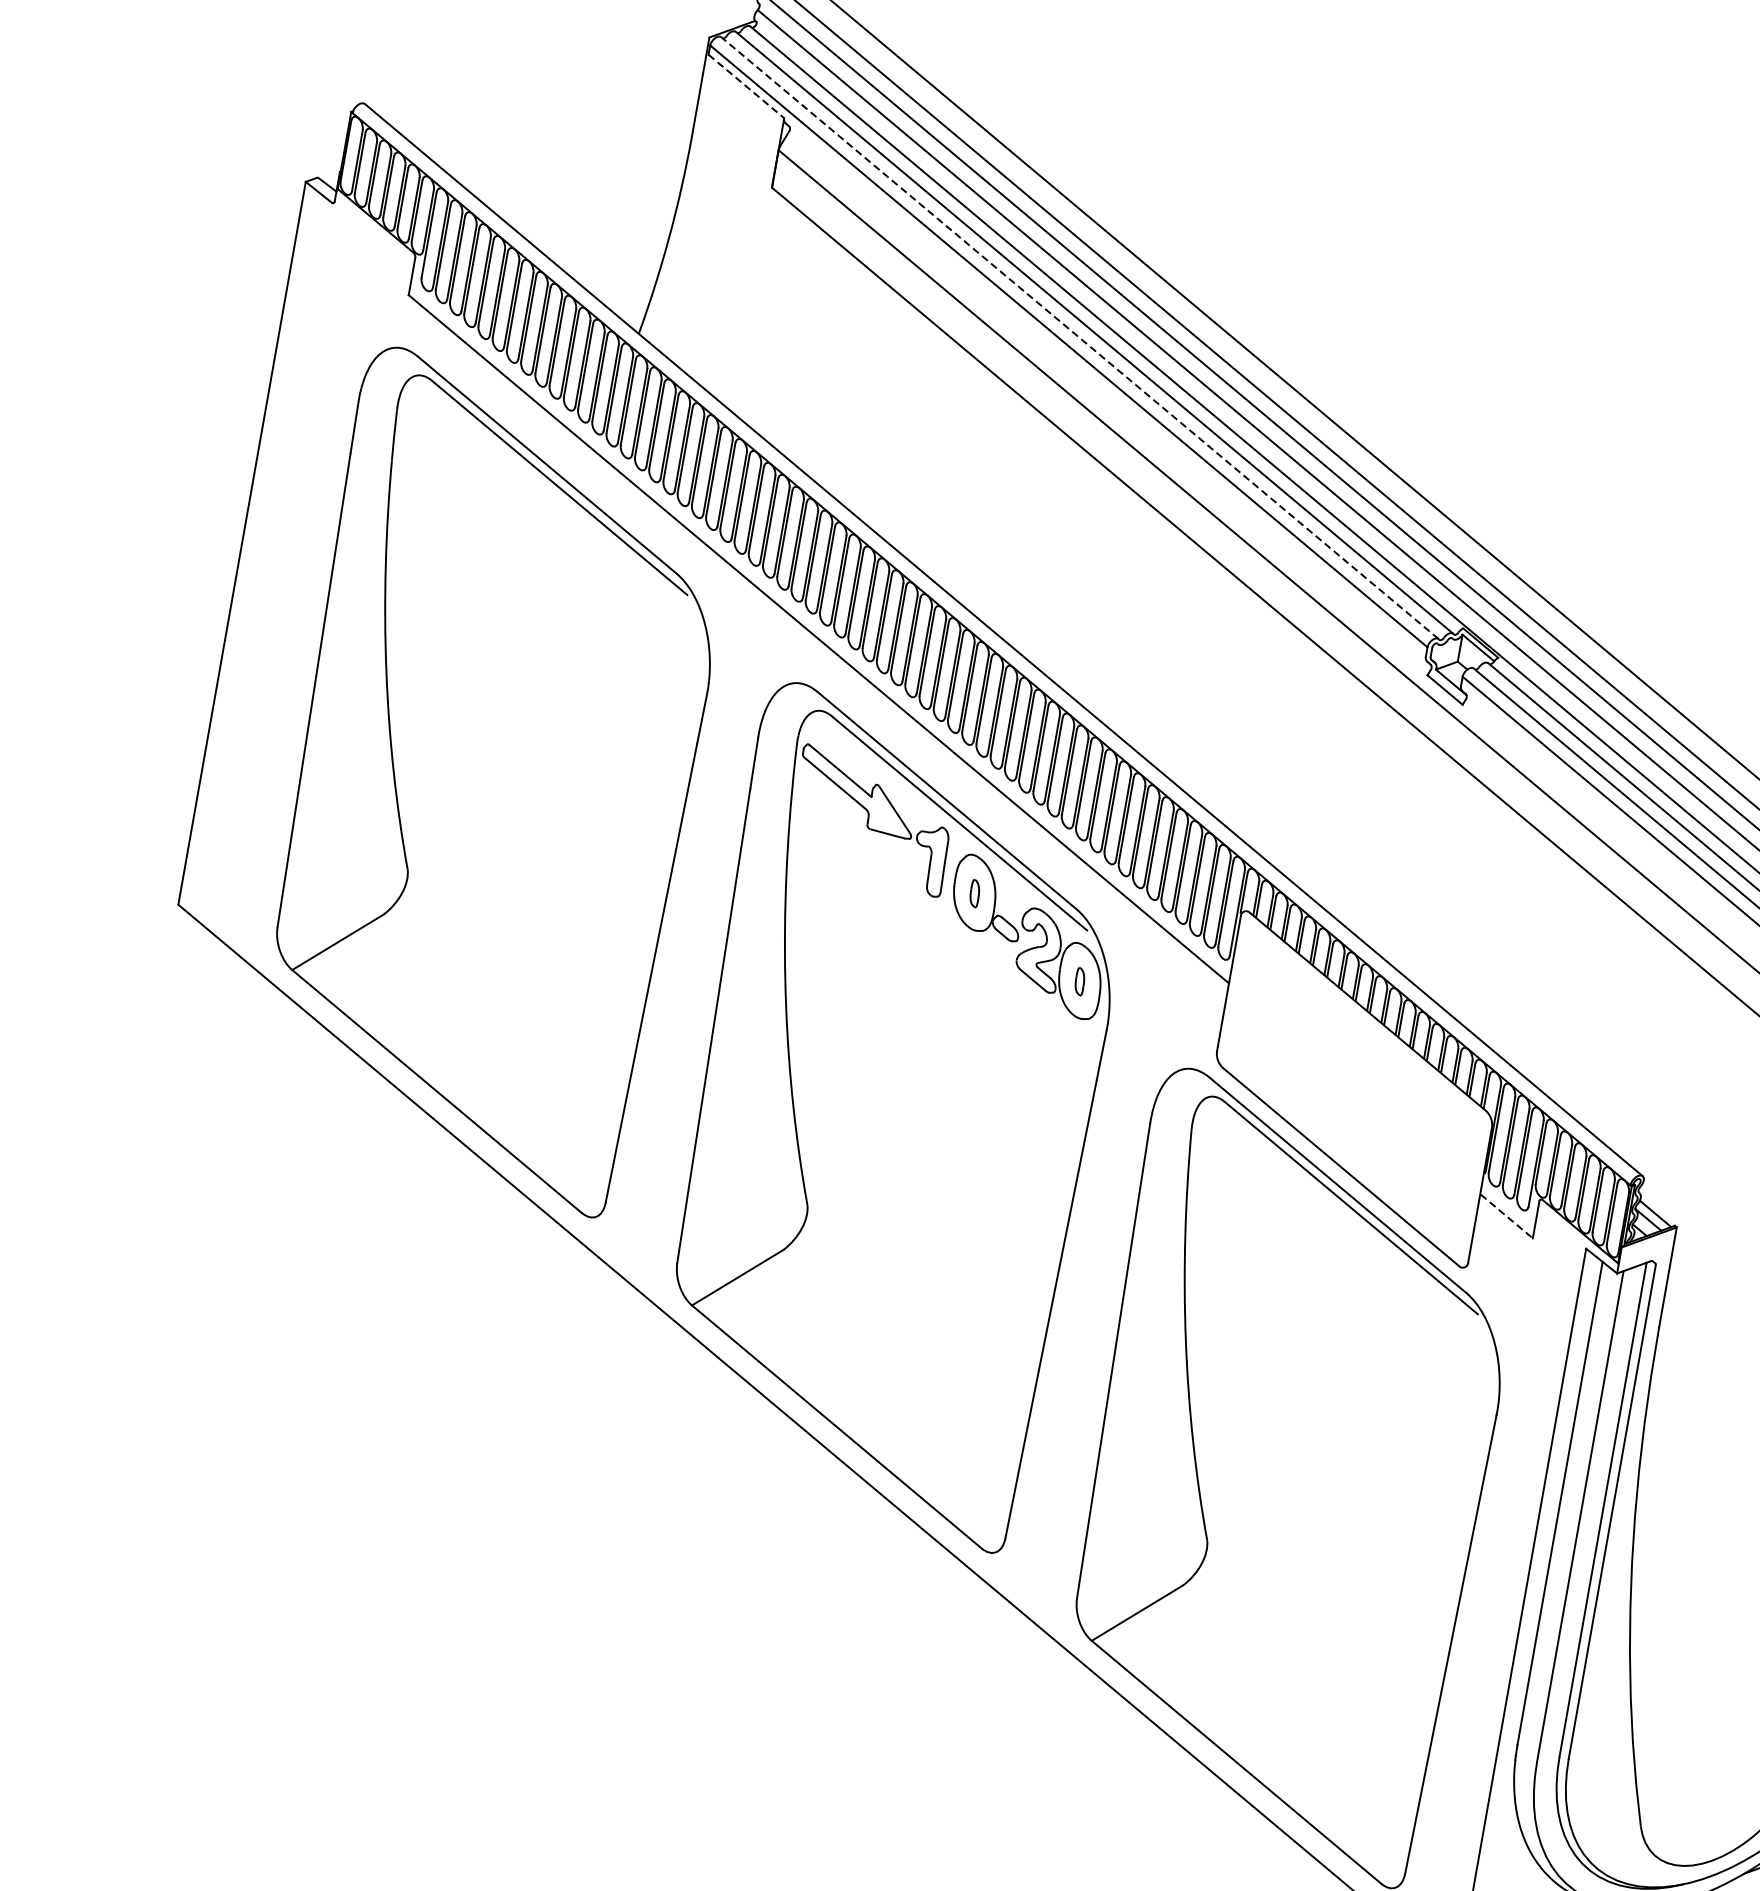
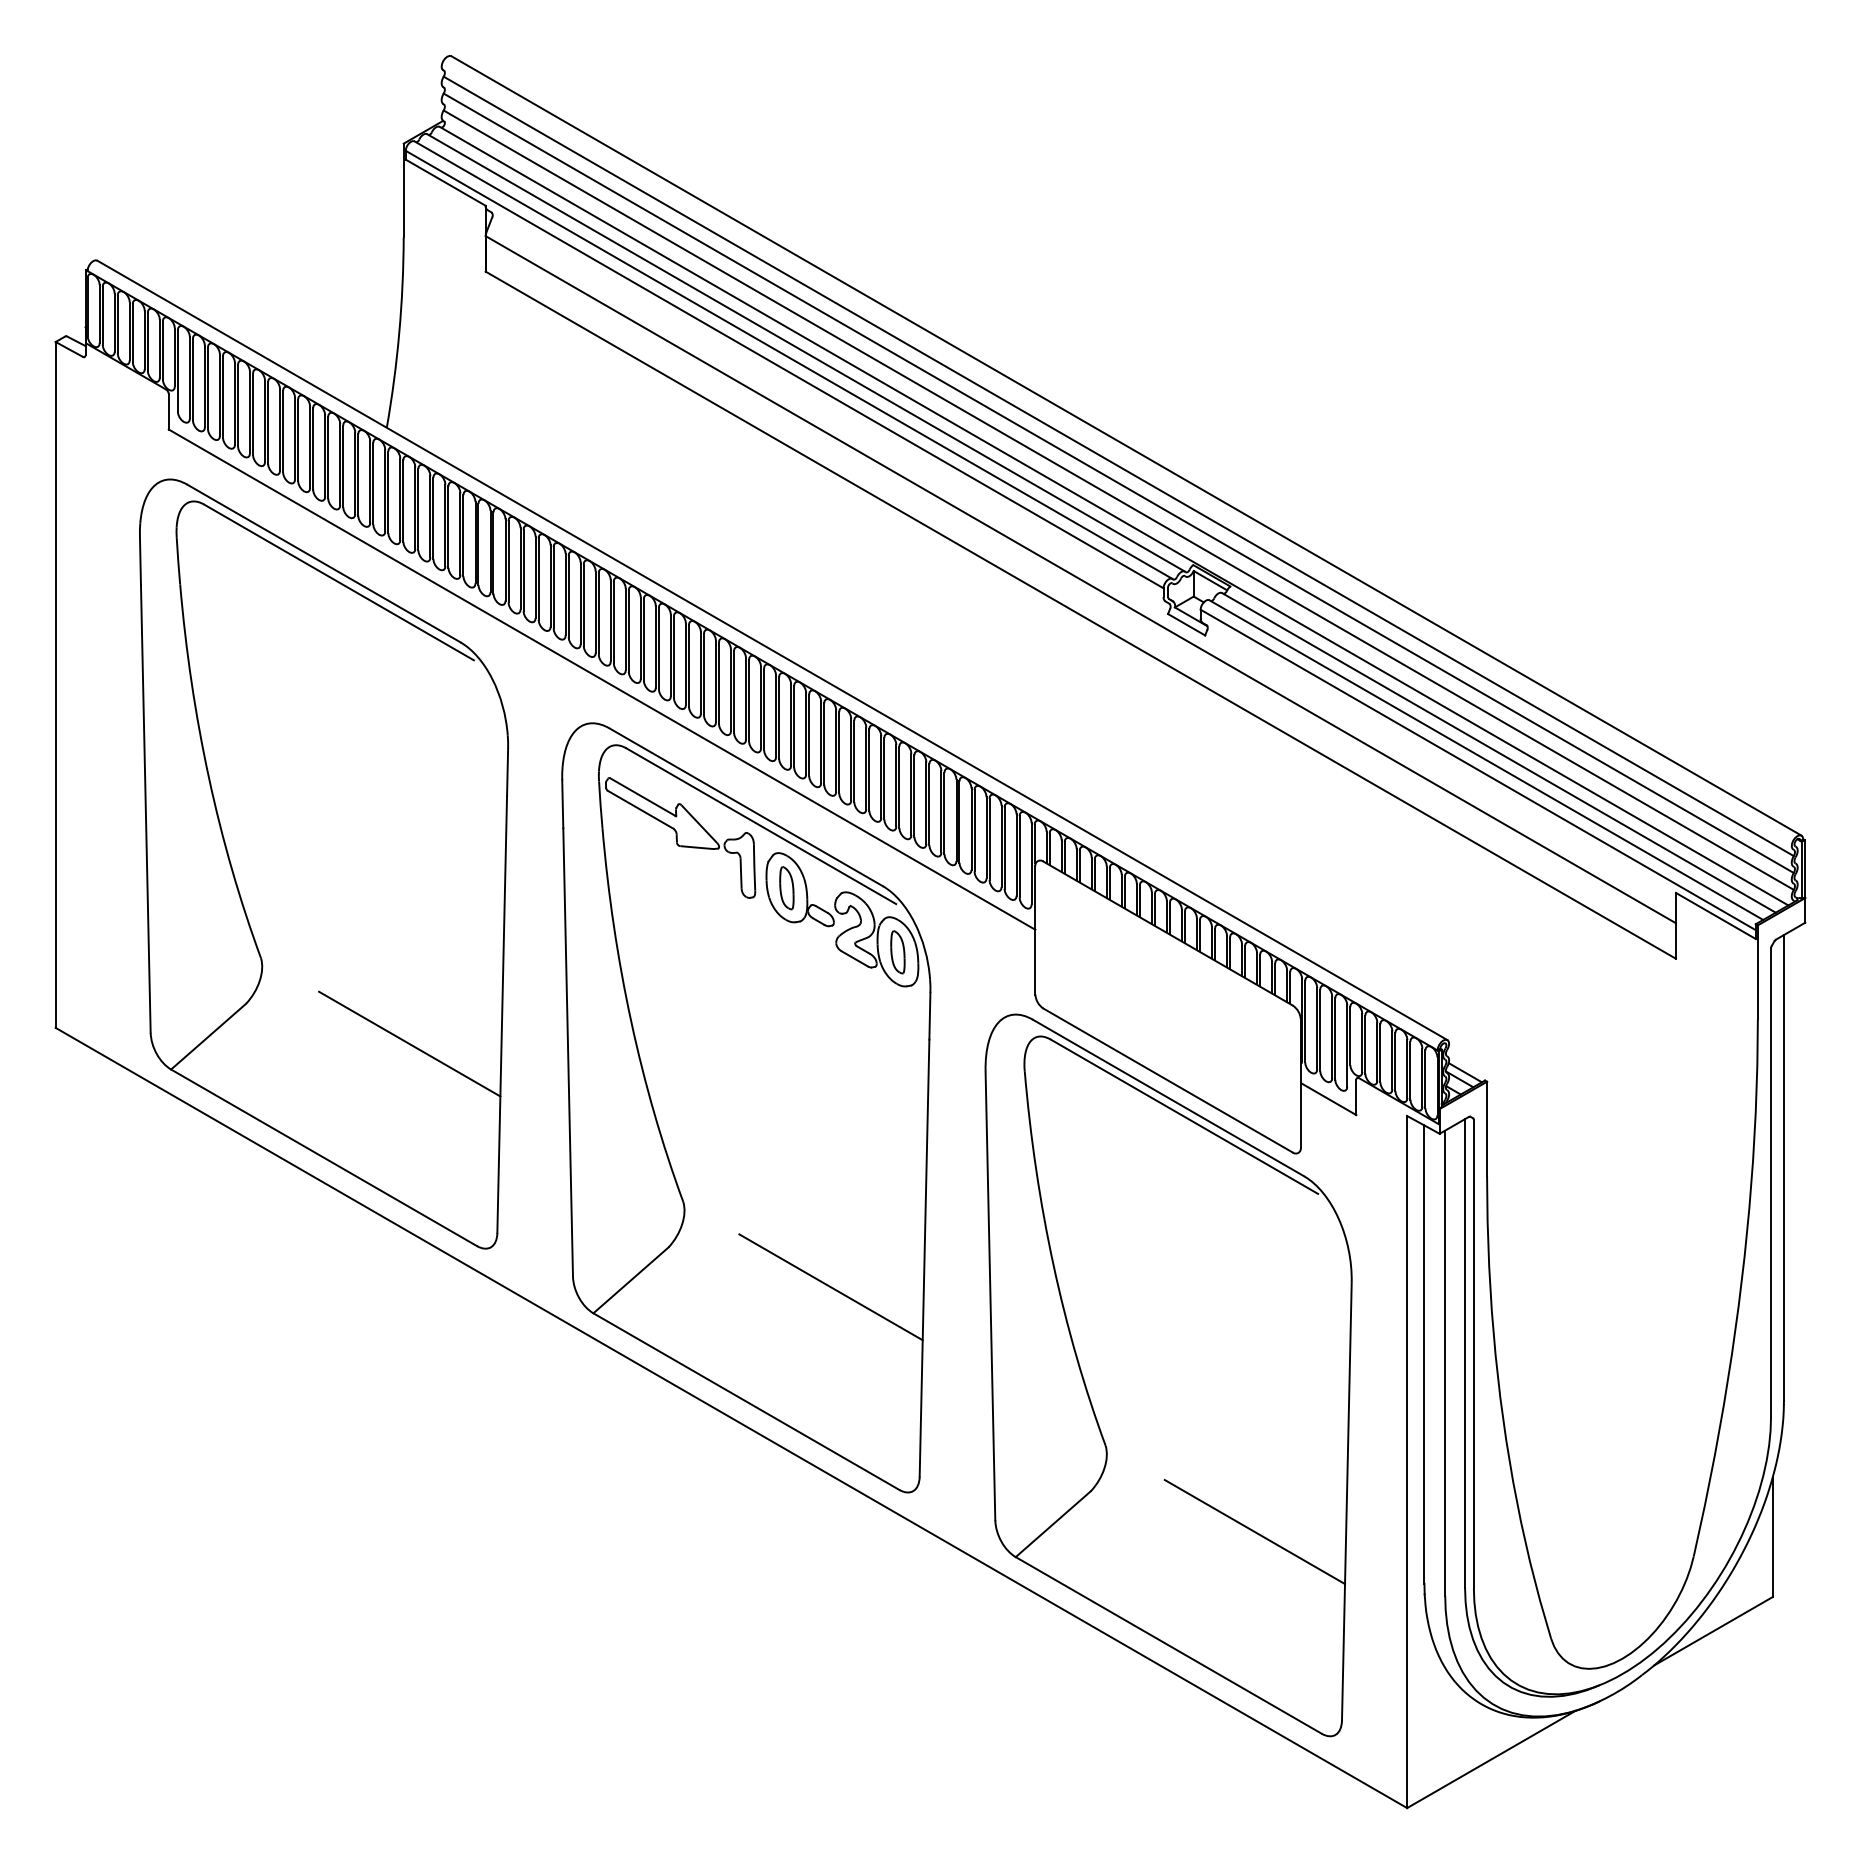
line: (747, 86) -> (446, 182), dashed -> solid
line: (1080, 337) -> (793, 359), dashed -> solid
part: (974, 893) -> (786, 888), size x1.67
part: (1079, 981) -> (897, 952), size x1.67
line: (548, 986) -> (409, 1043), added
line: (1506, 1216) -> (1328, 1099), dashed -> solid
line: (946, 1322) -> (830, 1287), added
line: (1348, 1658) -> (1254, 1531), added

